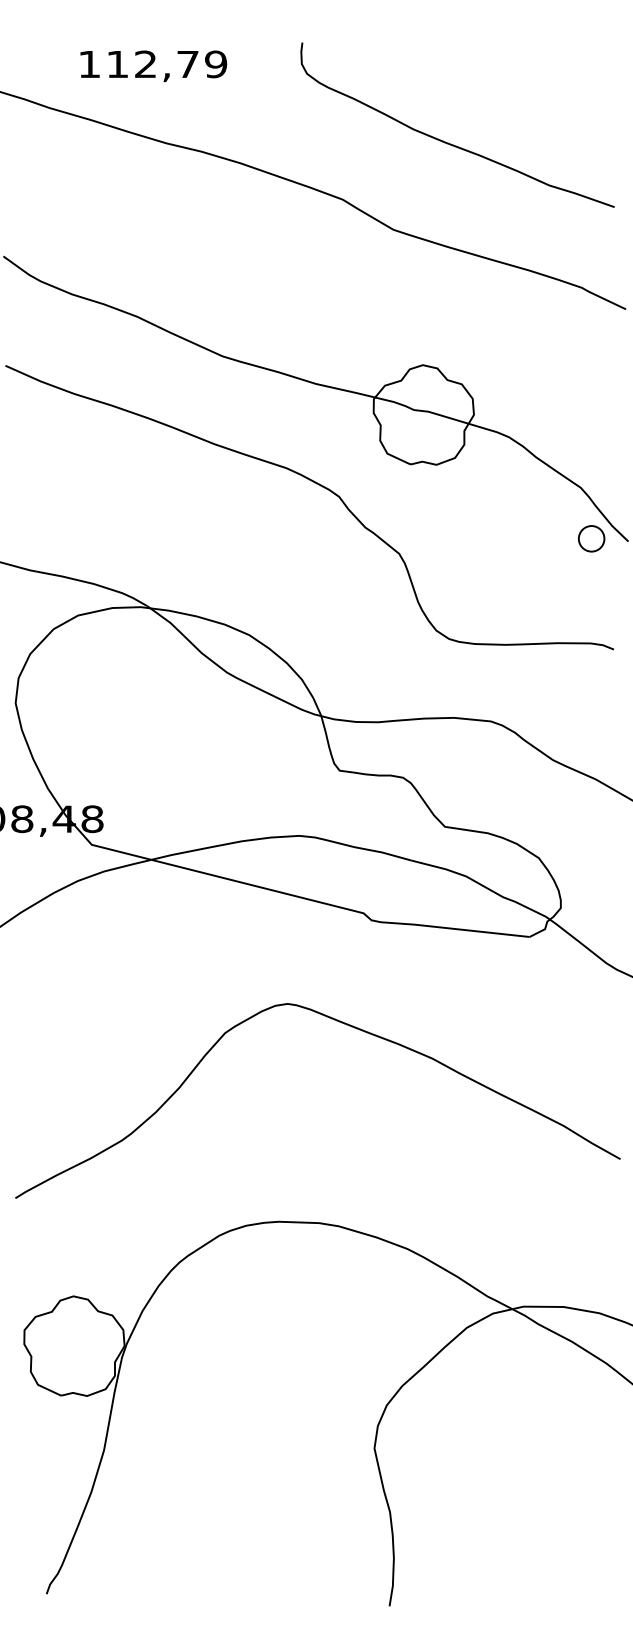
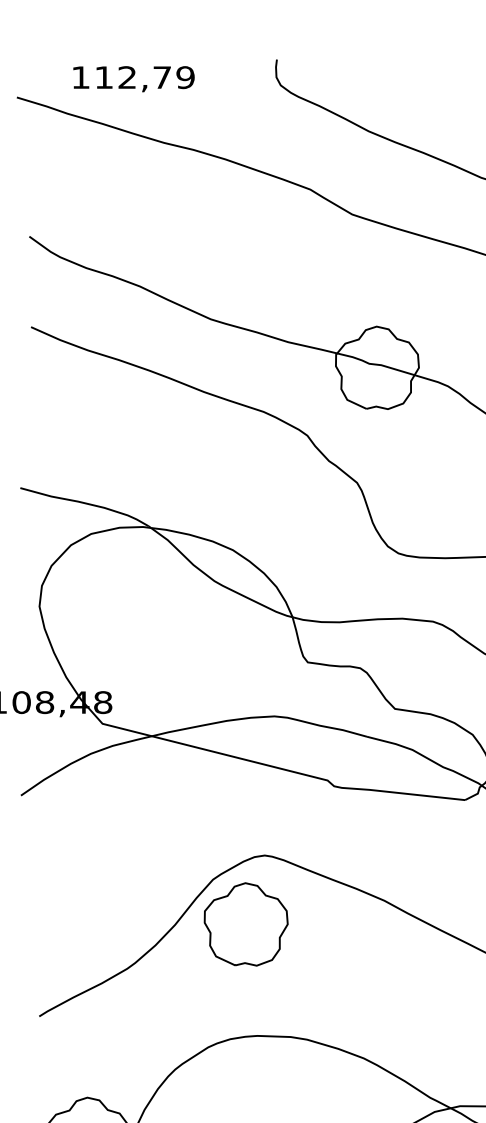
text: (153, 66) -> (133, 79), moved
part: (265, 1086) -> (246, 923), added

